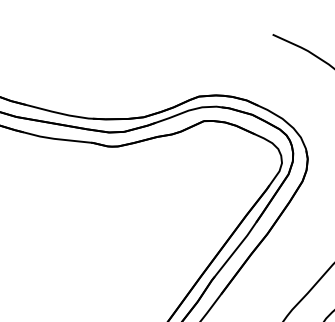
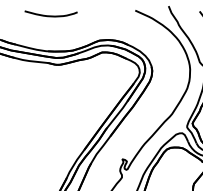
curve: (97, 44) -> (50, 15), added

